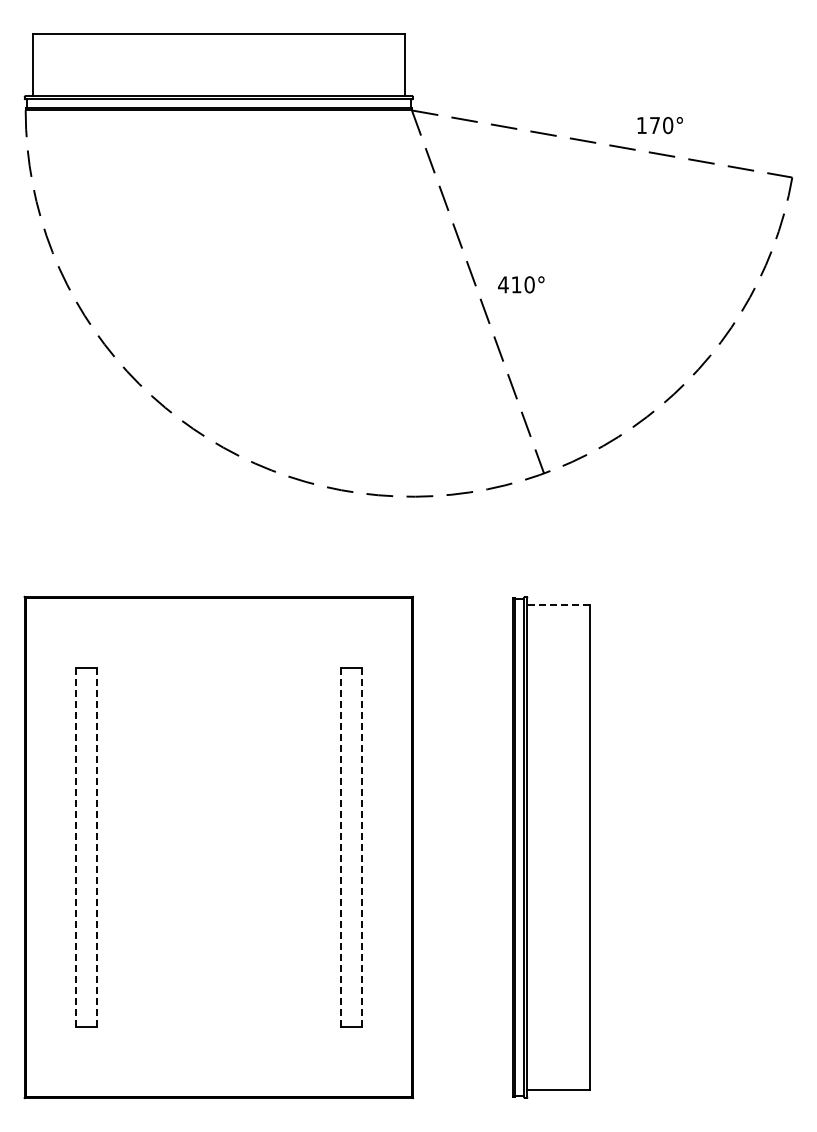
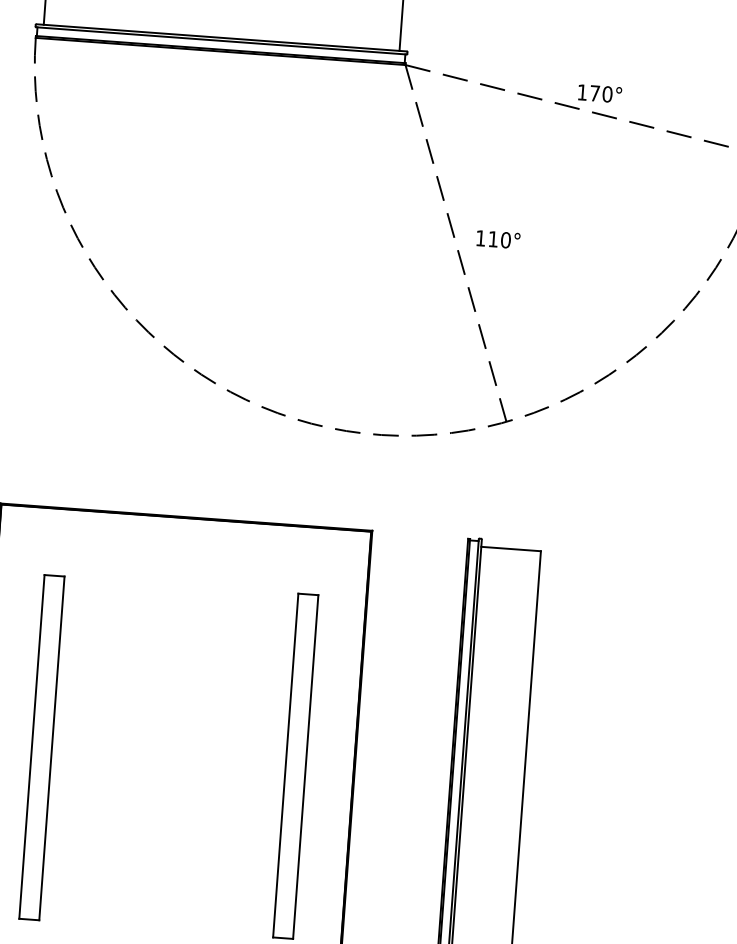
text: (659, 125) -> (599, 93), moved
text: (503, 284) -> (480, 238), 410° -> 110°
line: (558, 605) -> (511, 549), dashed -> solid
line: (75, 847) -> (31, 746), dashed -> solid
line: (96, 847) -> (51, 748), dashed -> solid
line: (340, 847) -> (285, 765), dashed -> solid
line: (361, 847) -> (305, 767), dashed -> solid

